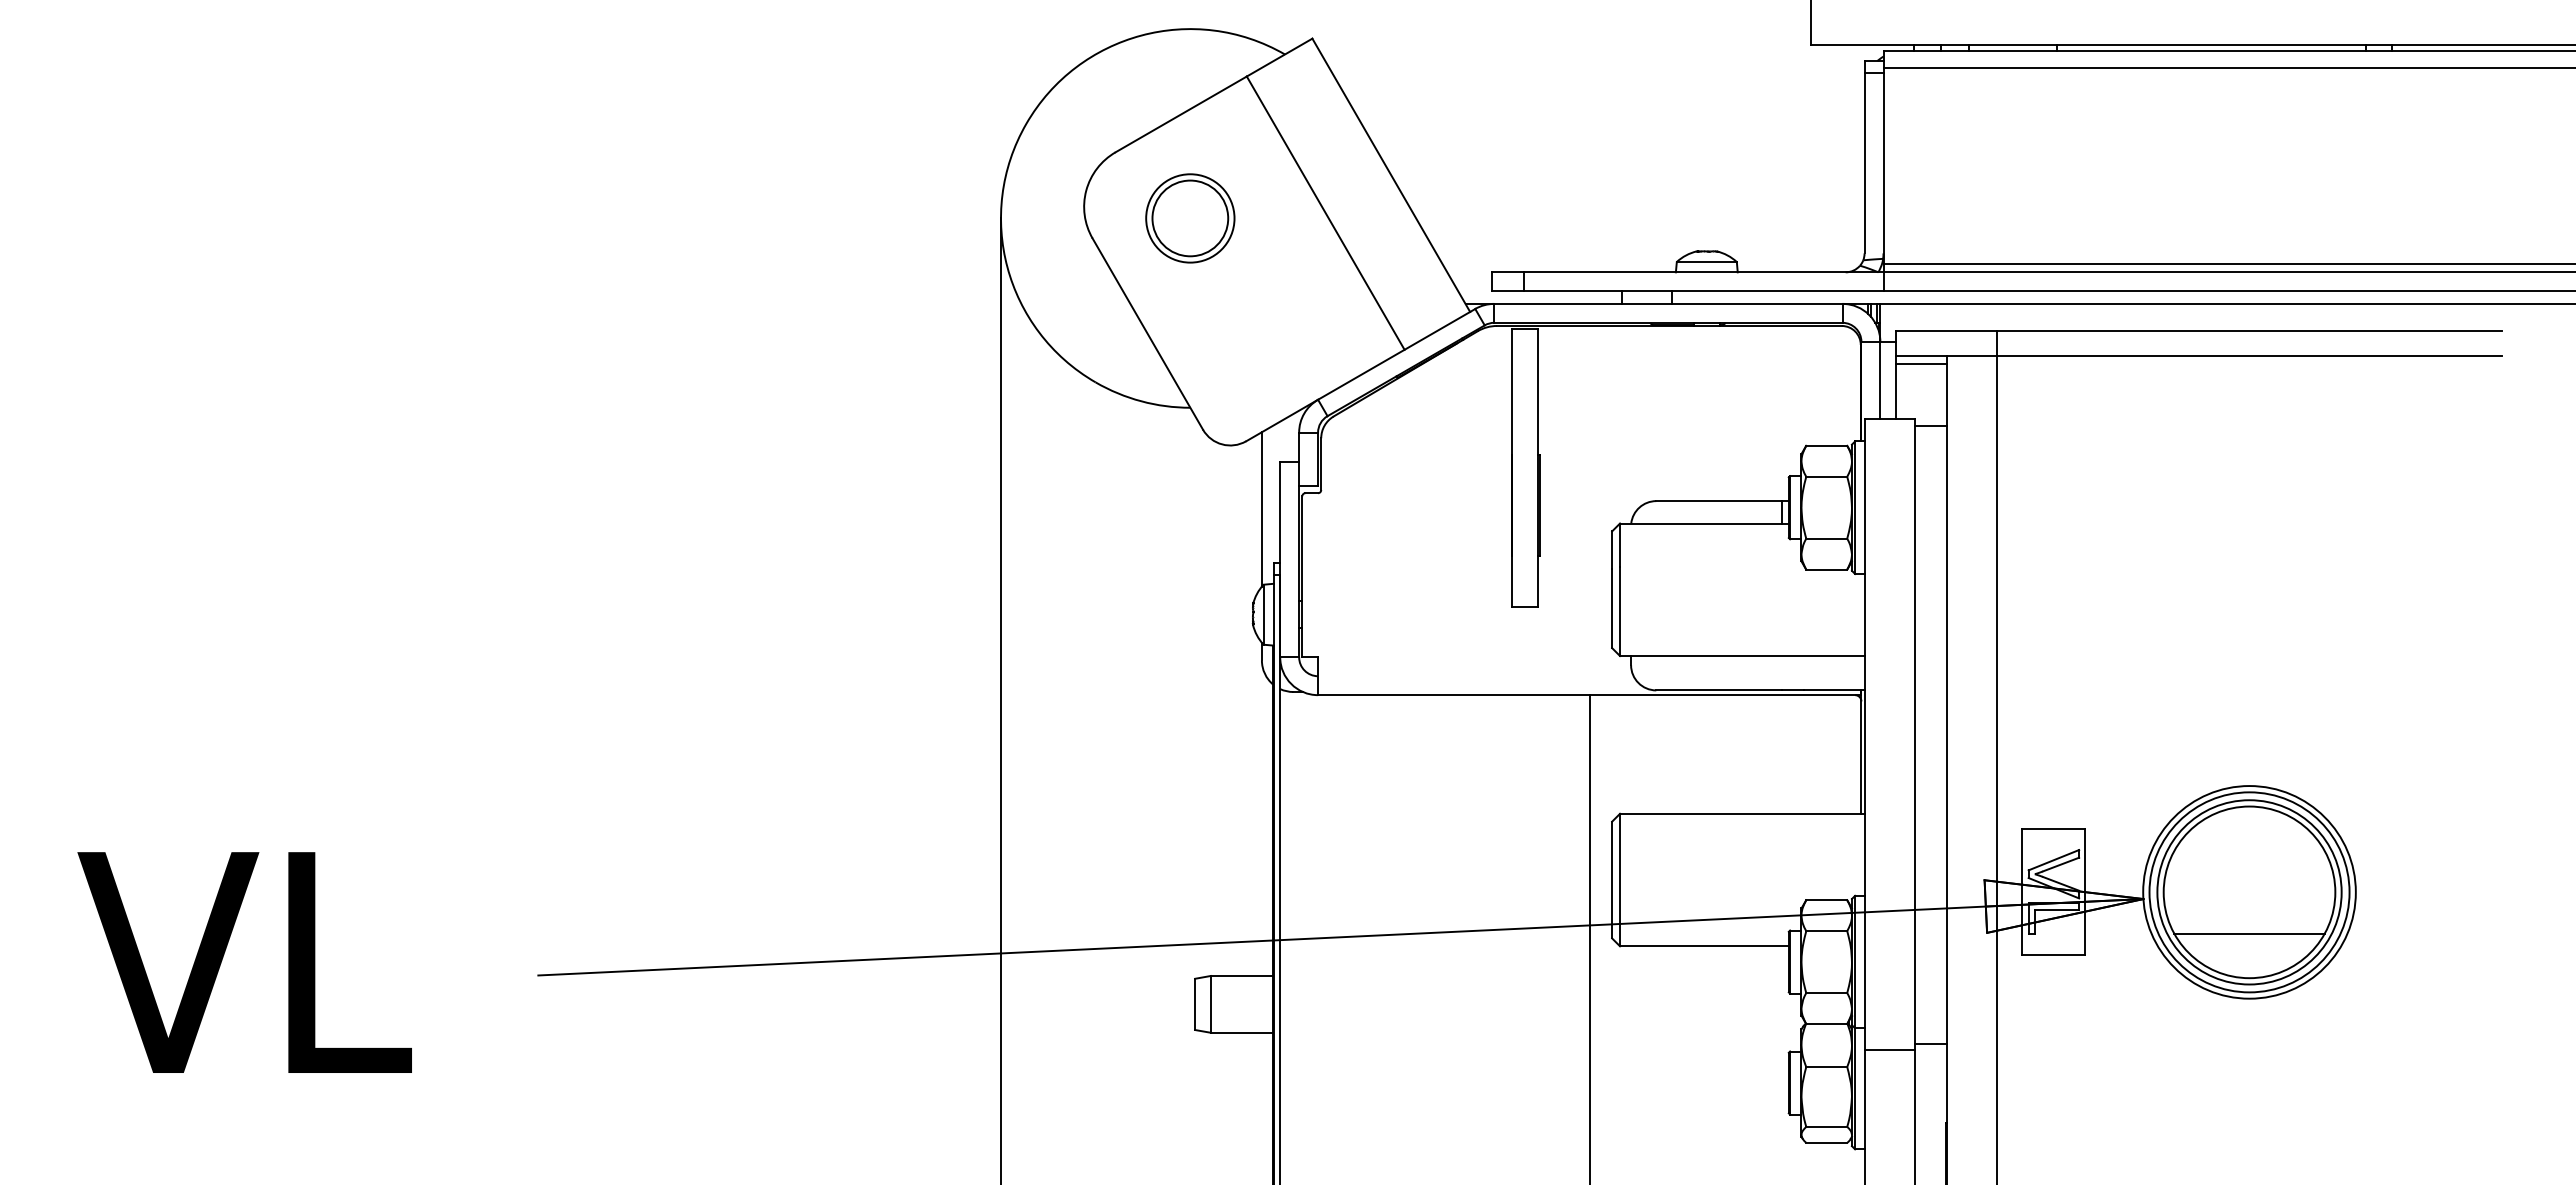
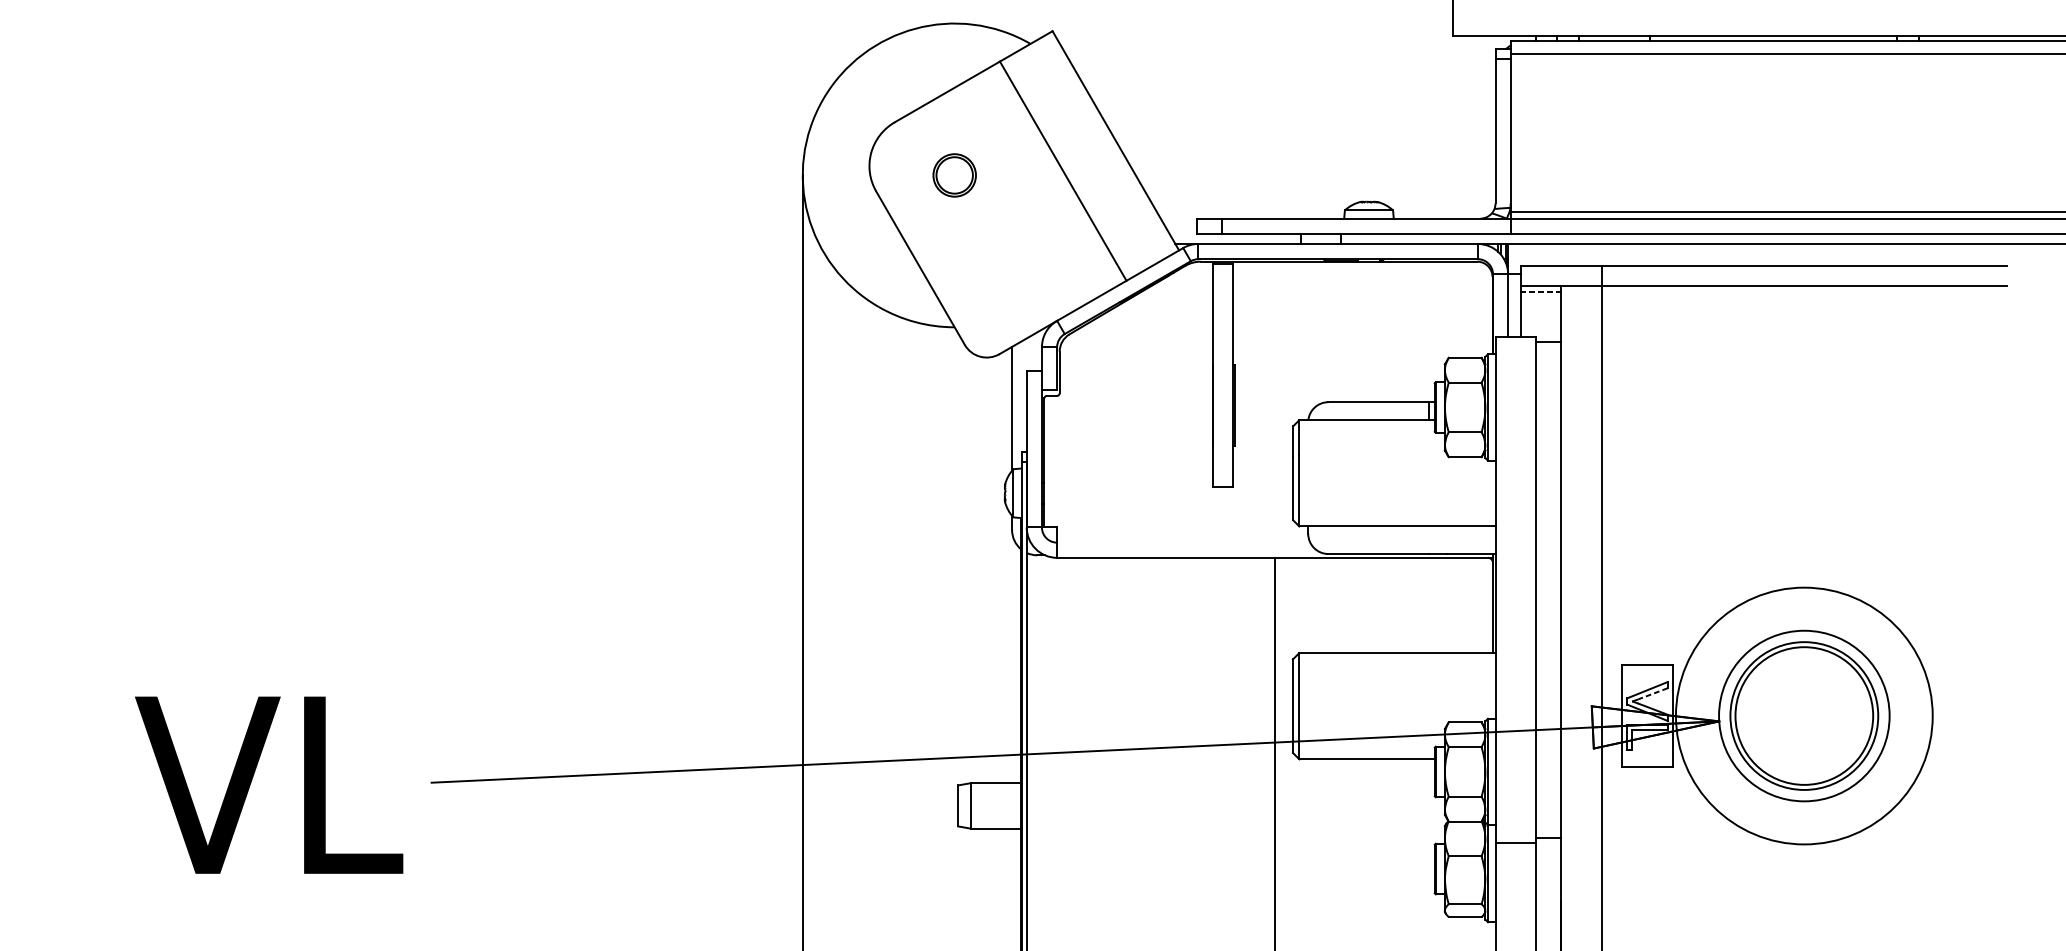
part: (1190, 218) -> (954, 175), size x0.6
line: (1920, 363) -> (1540, 291), solid -> dashed
line: (2060, 864) -> (1652, 693), solid -> dashed
circle: (2249, 892) -> (1804, 716), size x1.6
line: (2249, 933) -> (1804, 749), removed
text: (244, 962) -> (268, 785), moved

